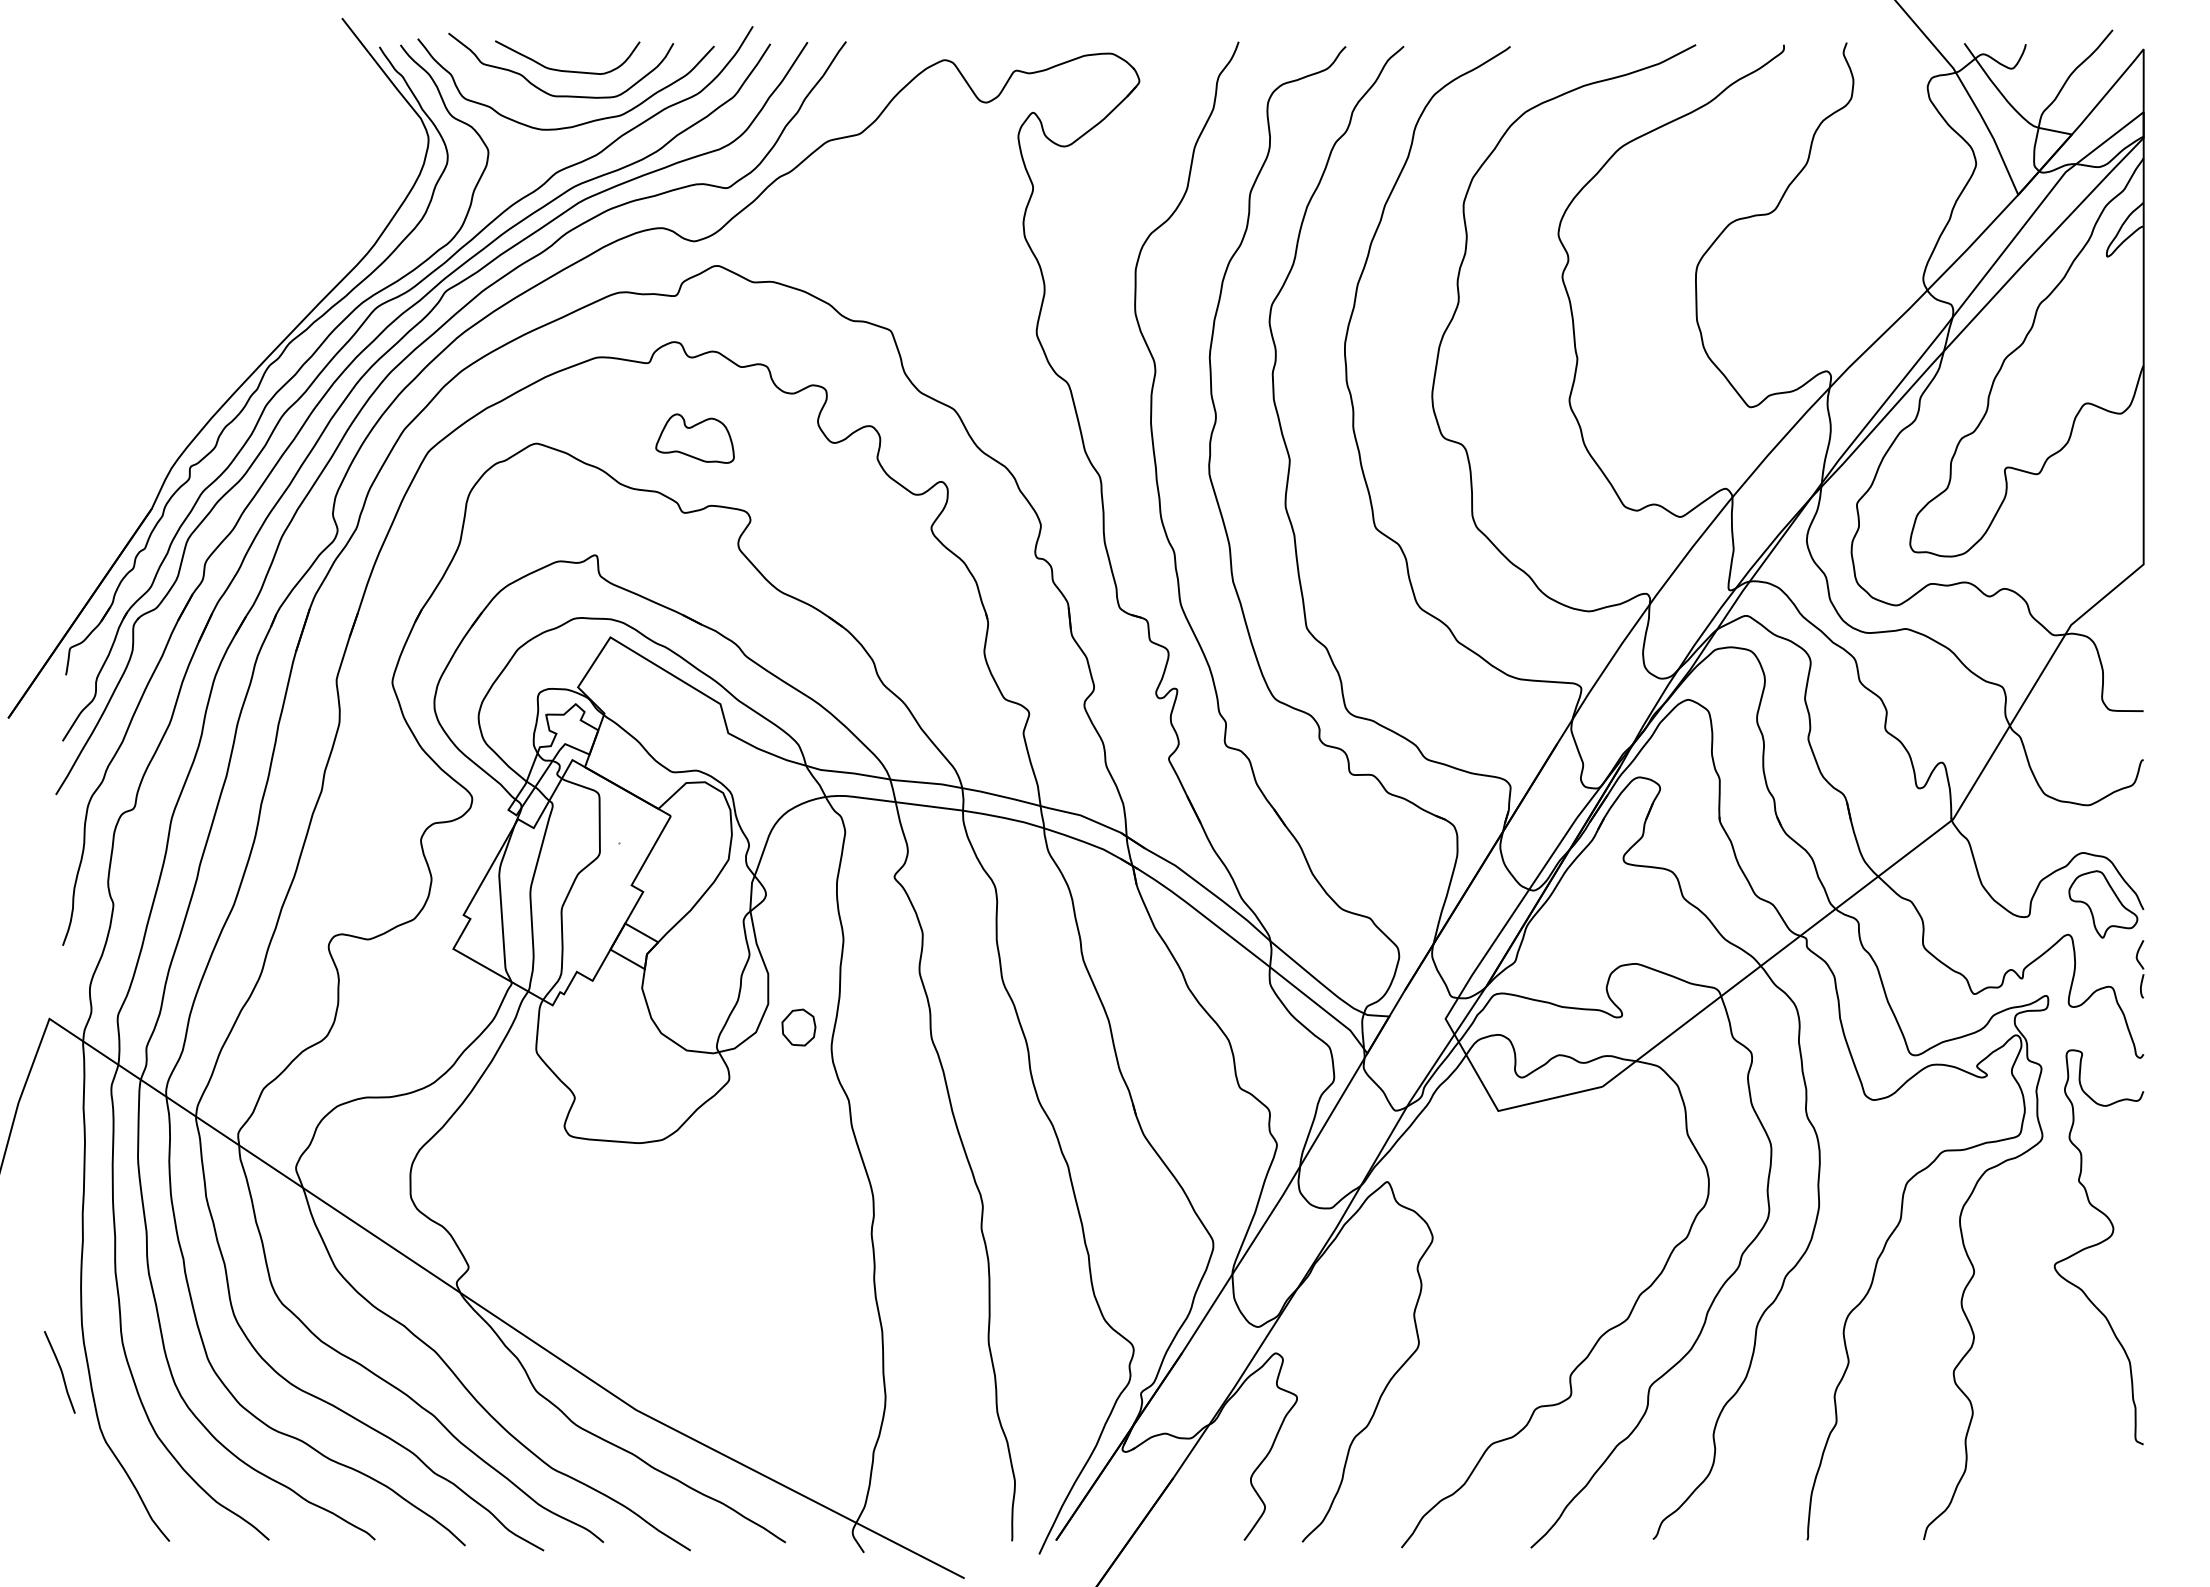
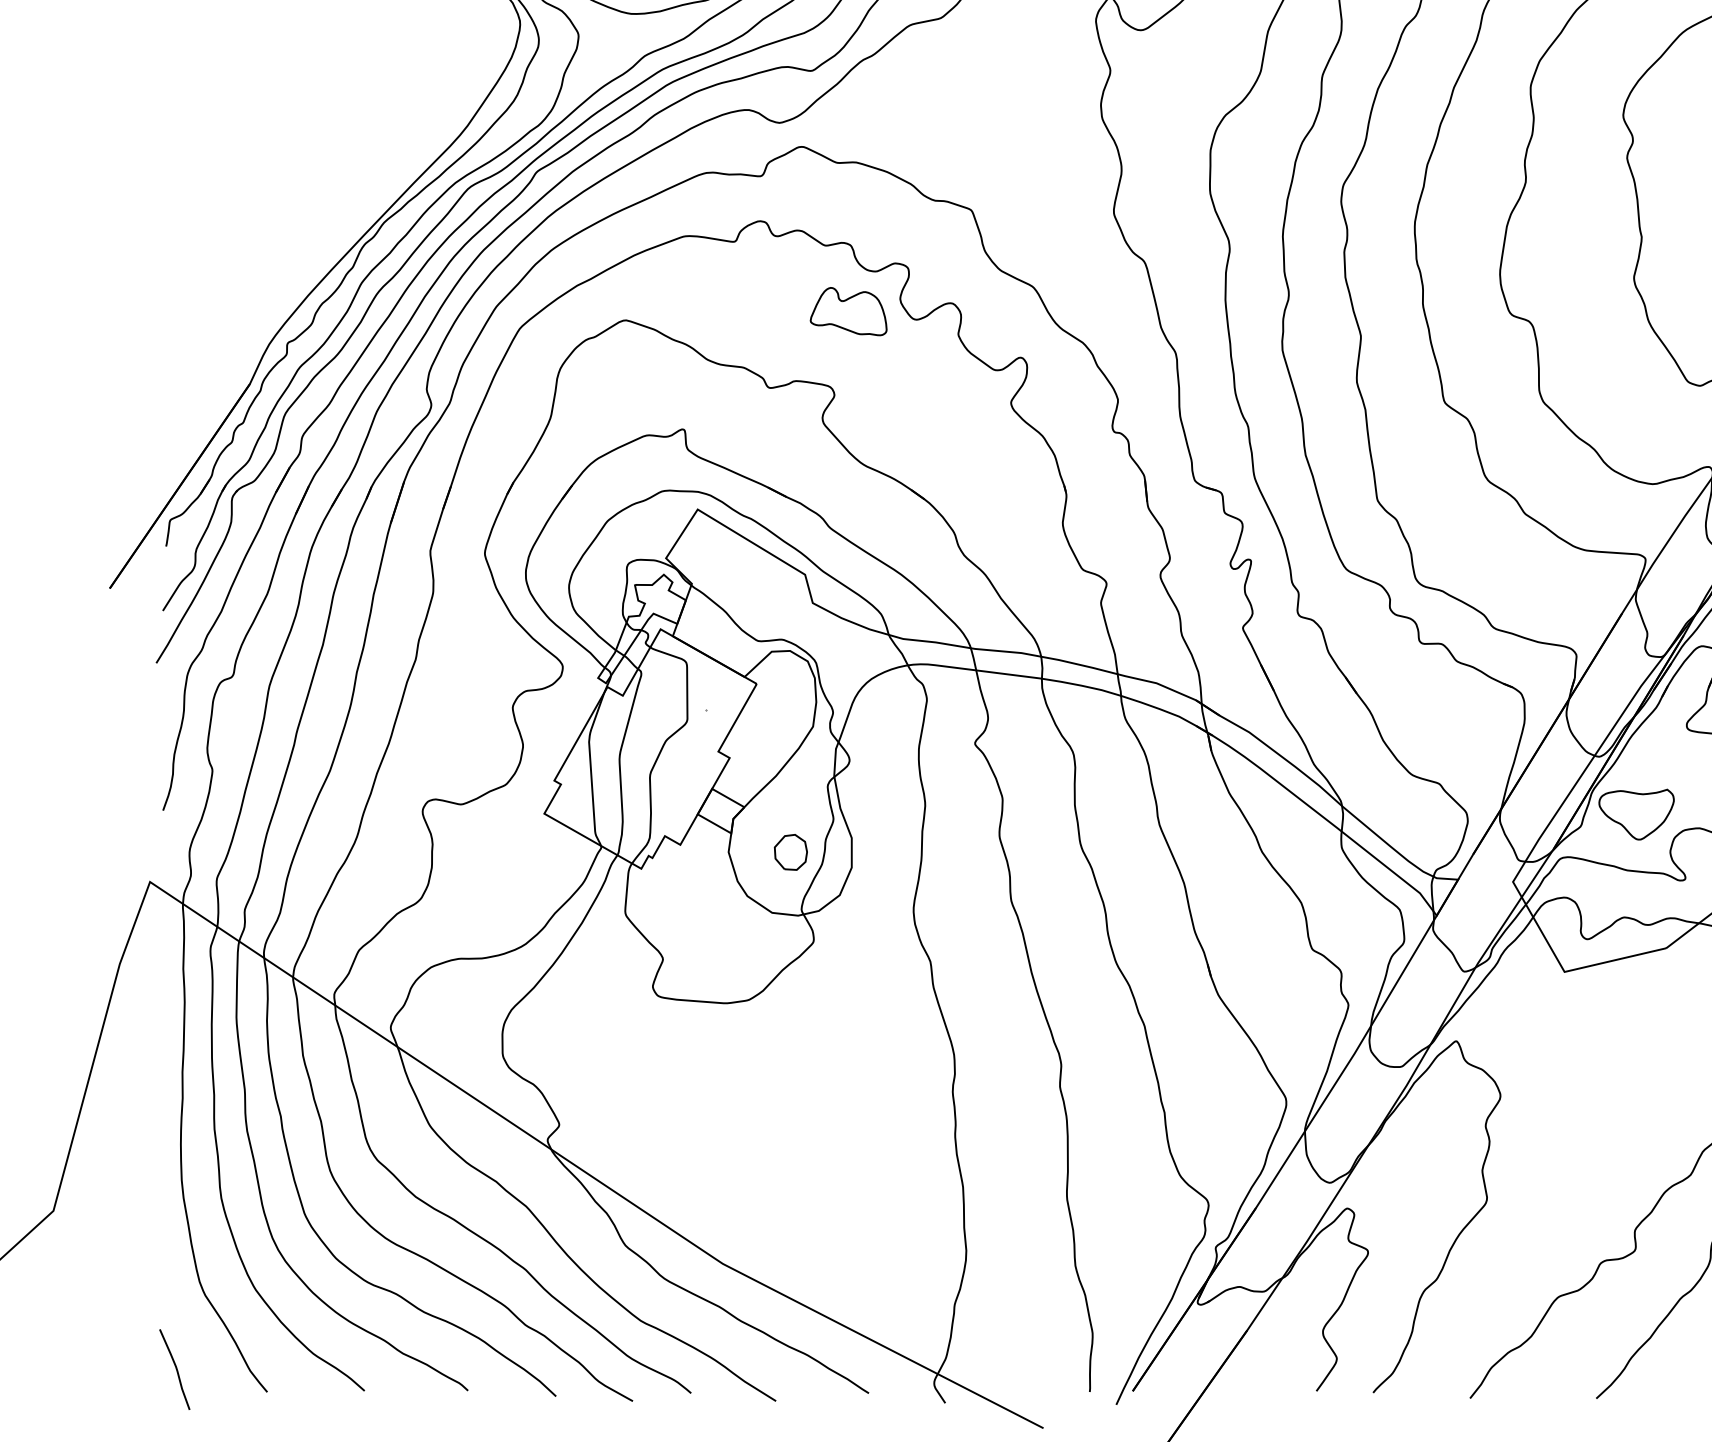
part: (694, 438) -> (848, 311), moved
part: (1572, 949) -> (1636, 814), added
part: (798, 1027) -> (790, 852), moved
curve: (60, 1371) -> (175, 1368), moved

